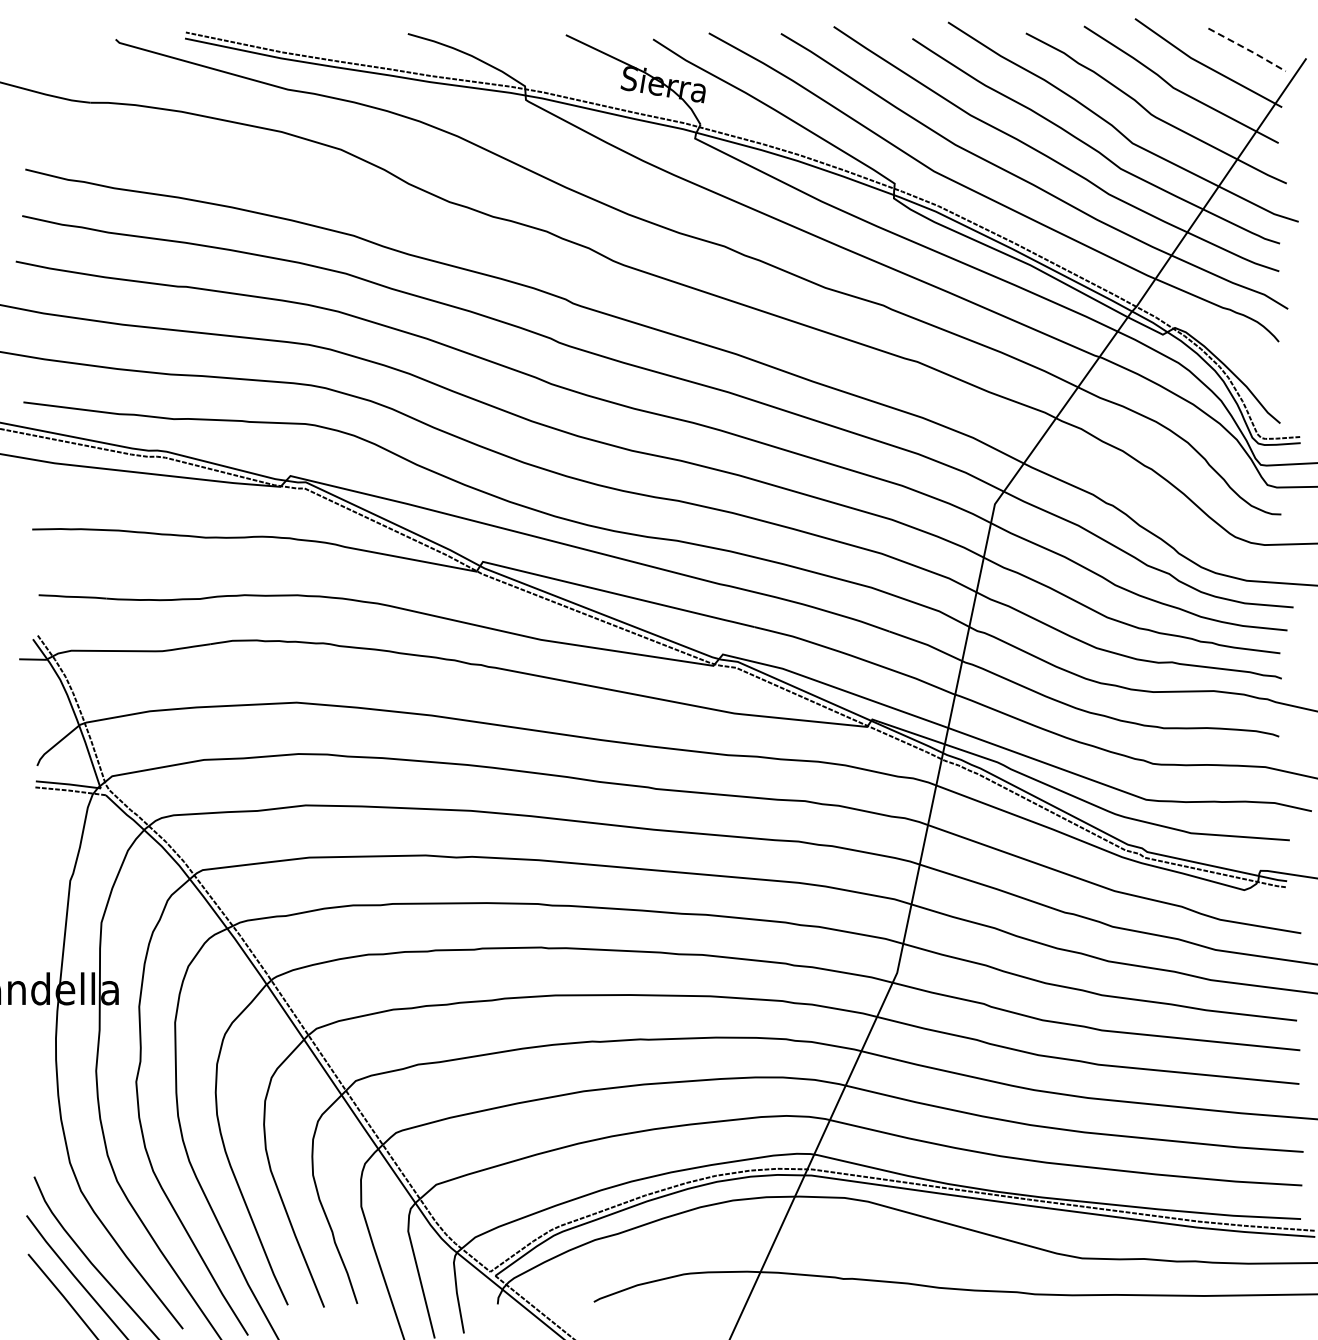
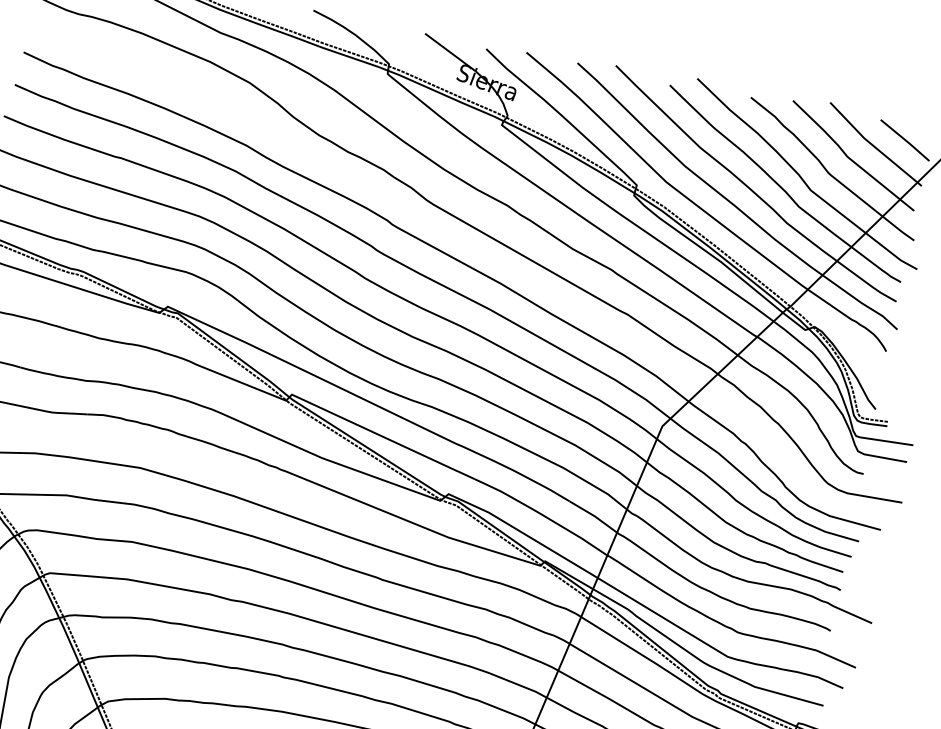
line: (1247, 49) -> (905, 140), dashed -> solid

